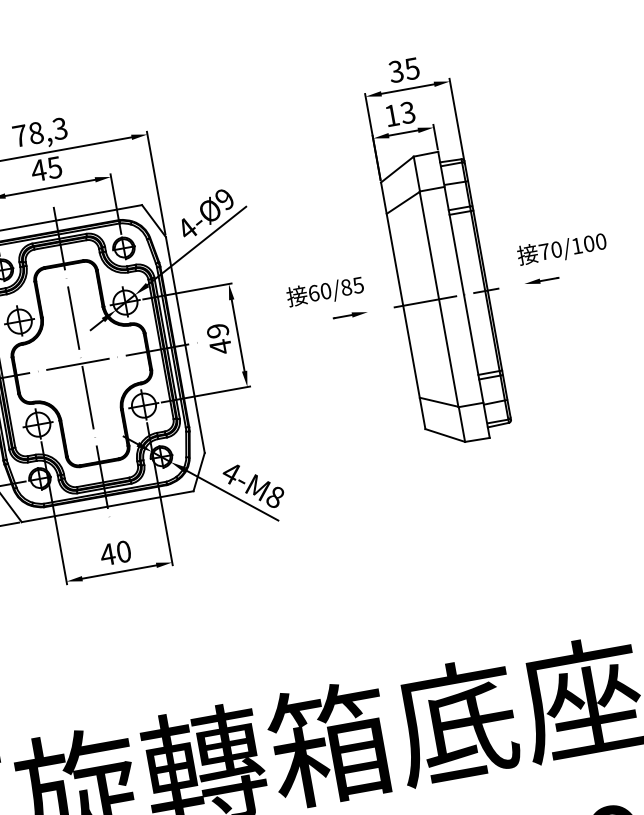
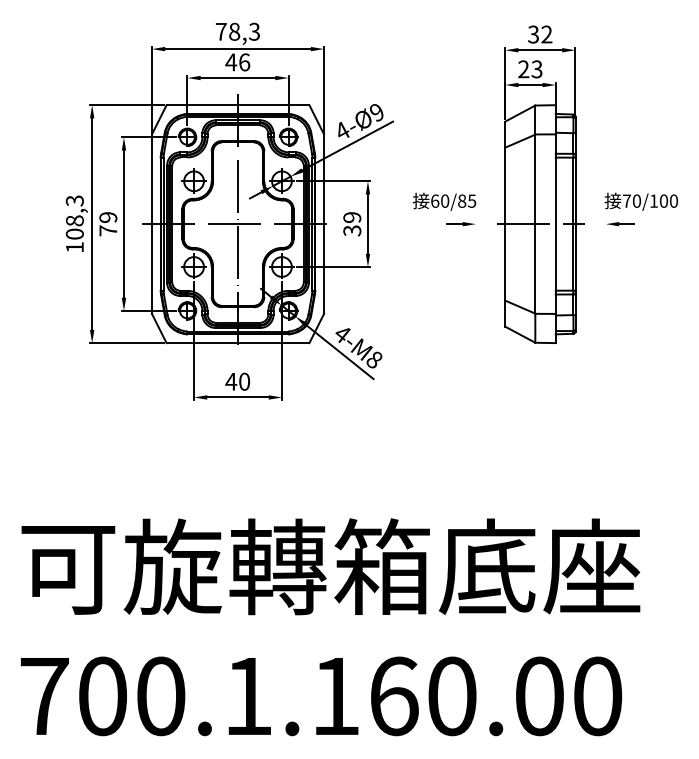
text: (411, 68) -> (546, 34), 35 -> 32
text: (391, 115) -> (523, 69), 13 -> 23
text: (54, 167) -> (244, 62), 45 -> 46
text: (220, 346) -> (352, 230), 49 -> 39

